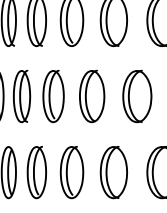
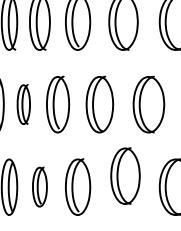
part: (21, 96) -> (23, 104), size x0.7
part: (36, 171) -> (39, 186), size x0.7
part: (113, 171) -> (125, 175), moved

